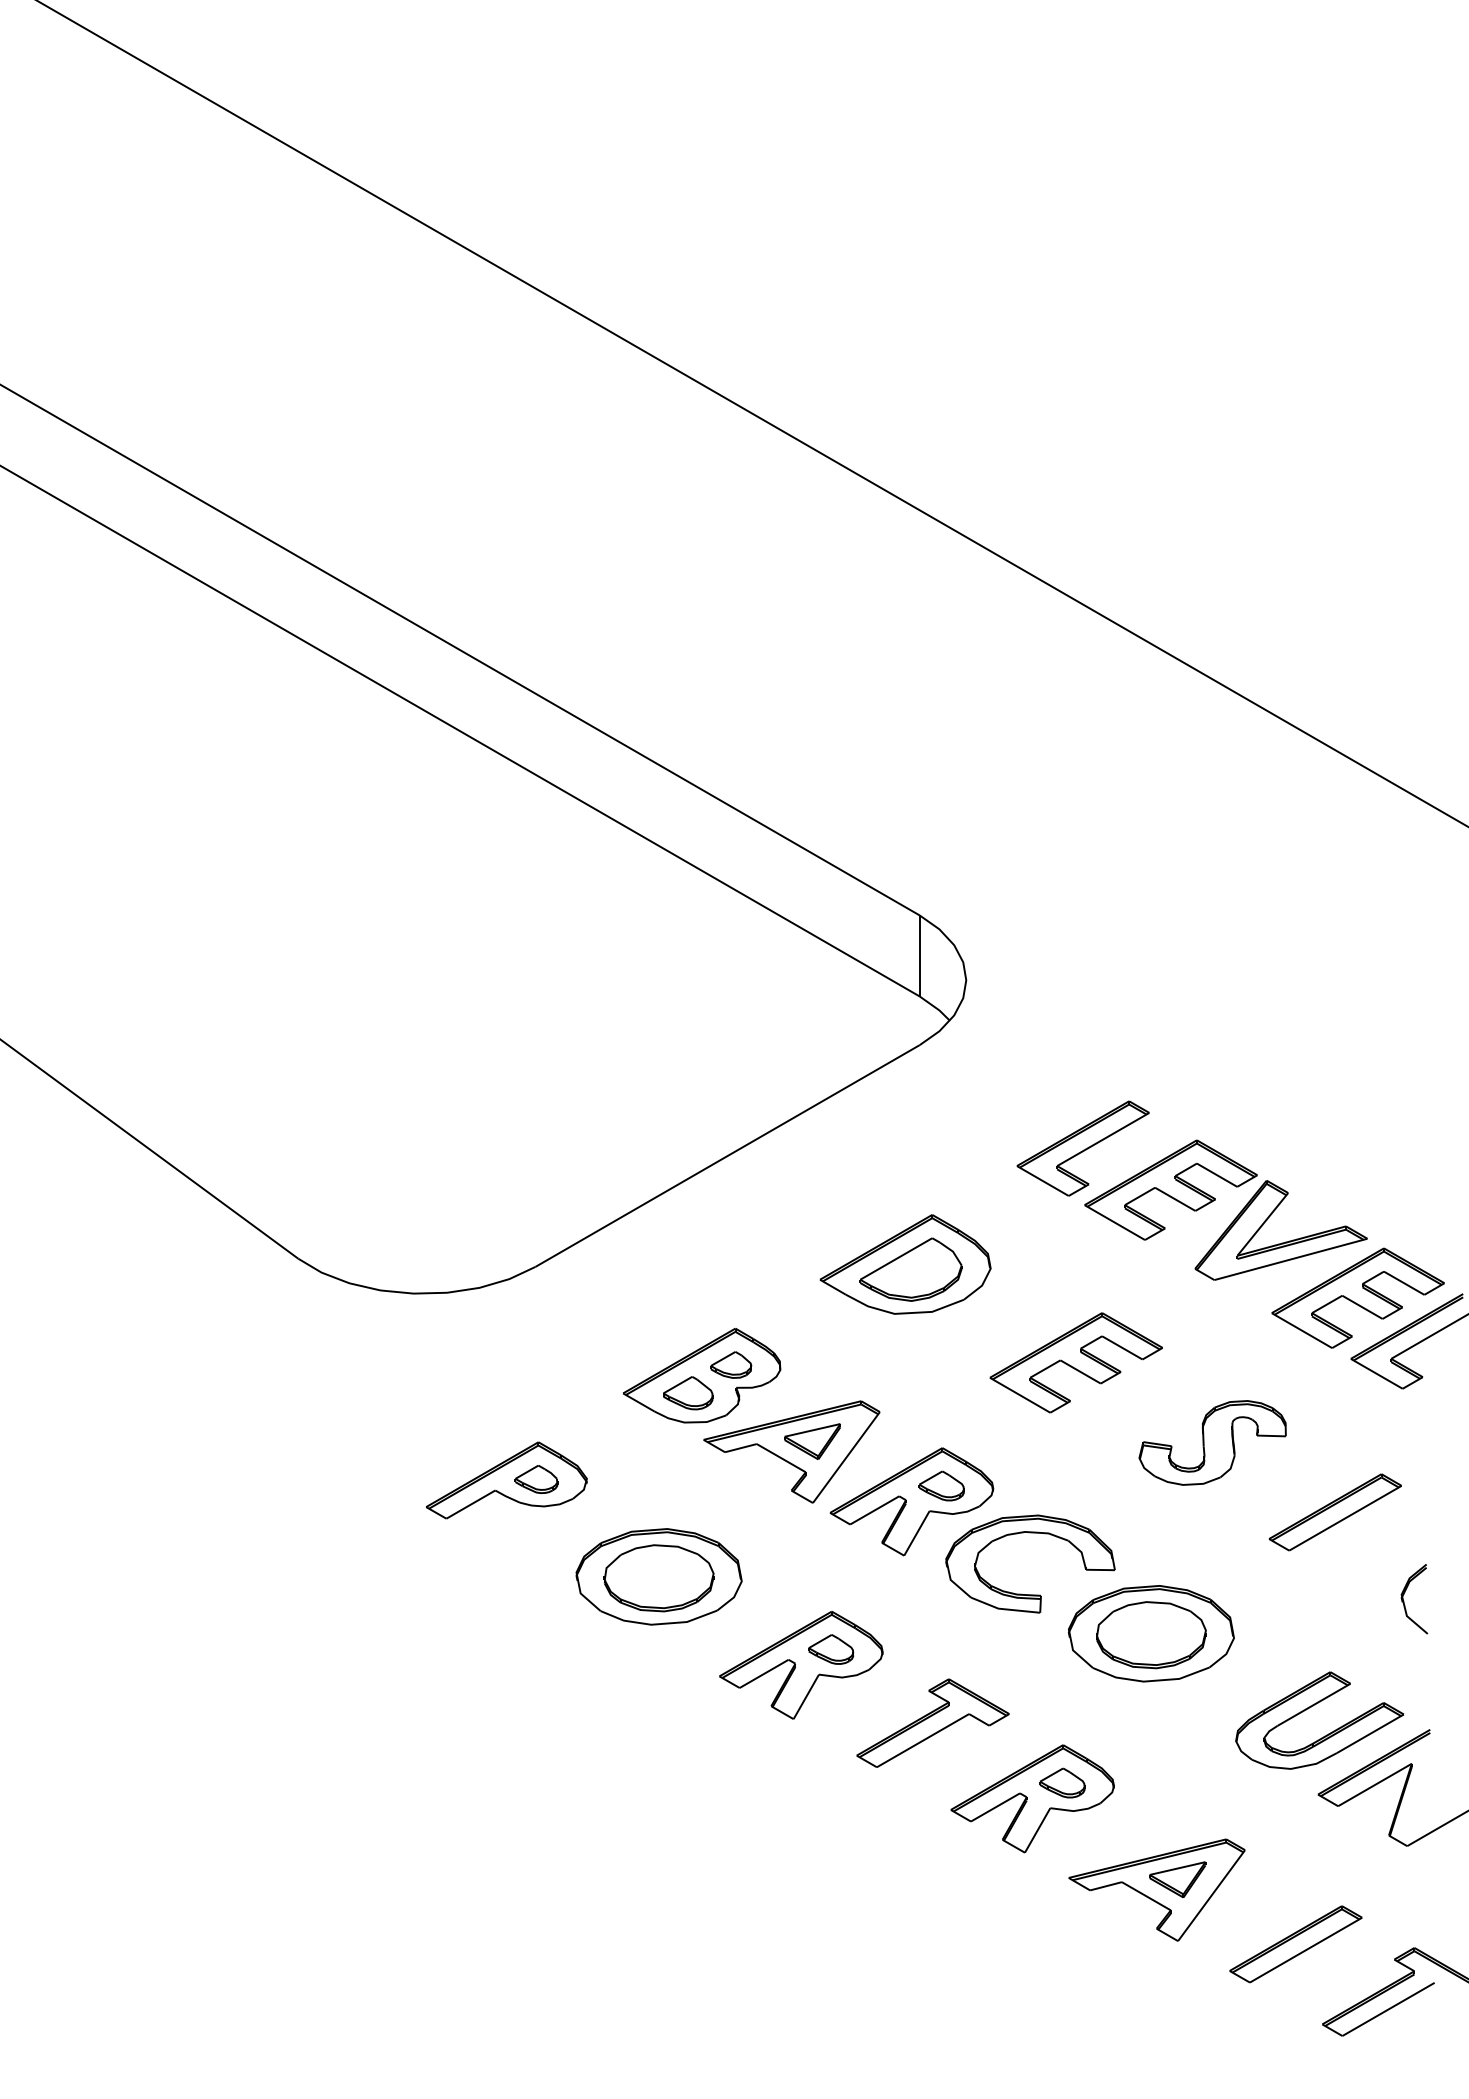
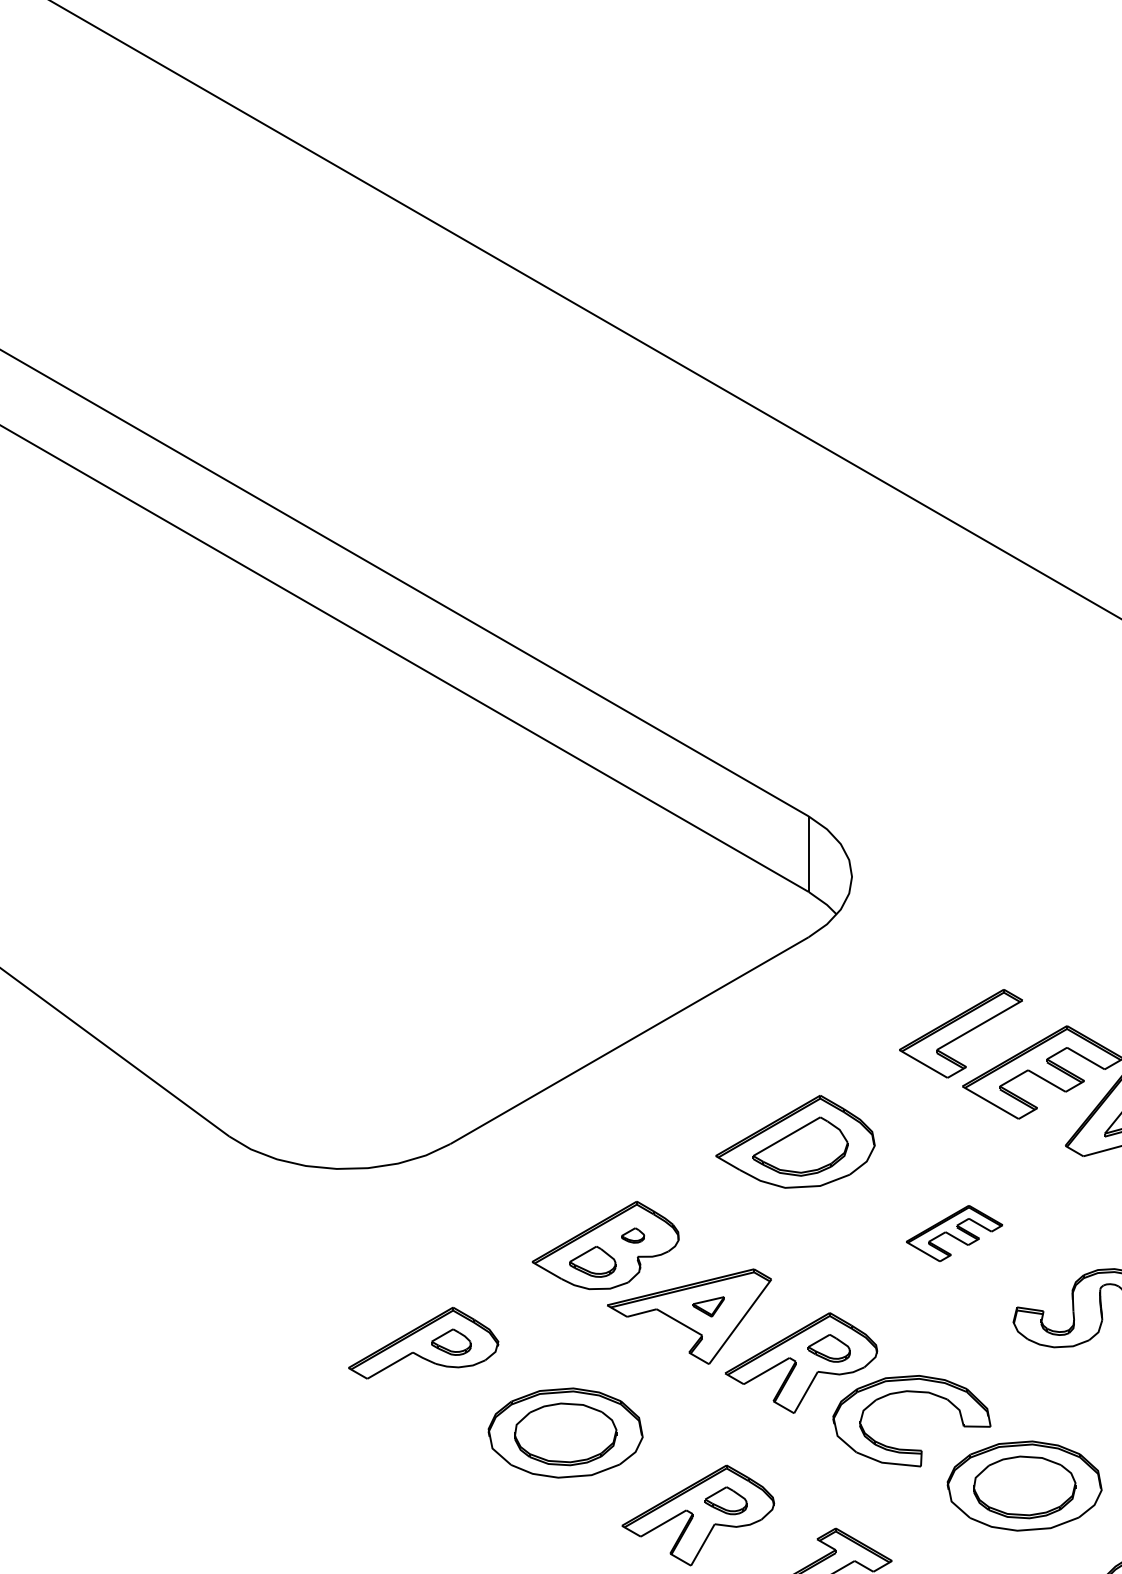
part: (1075, 1362) -> (953, 1233), size x0.6
part: (731, 1364) -> (633, 1235), size x0.6
part: (812, 1441) -> (708, 1306), size x0.6

